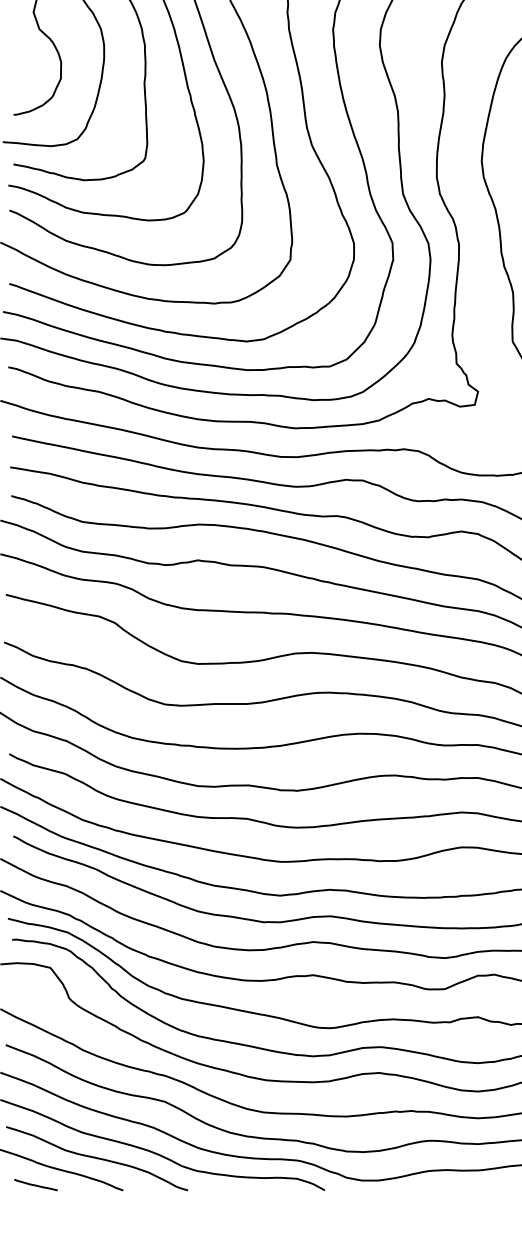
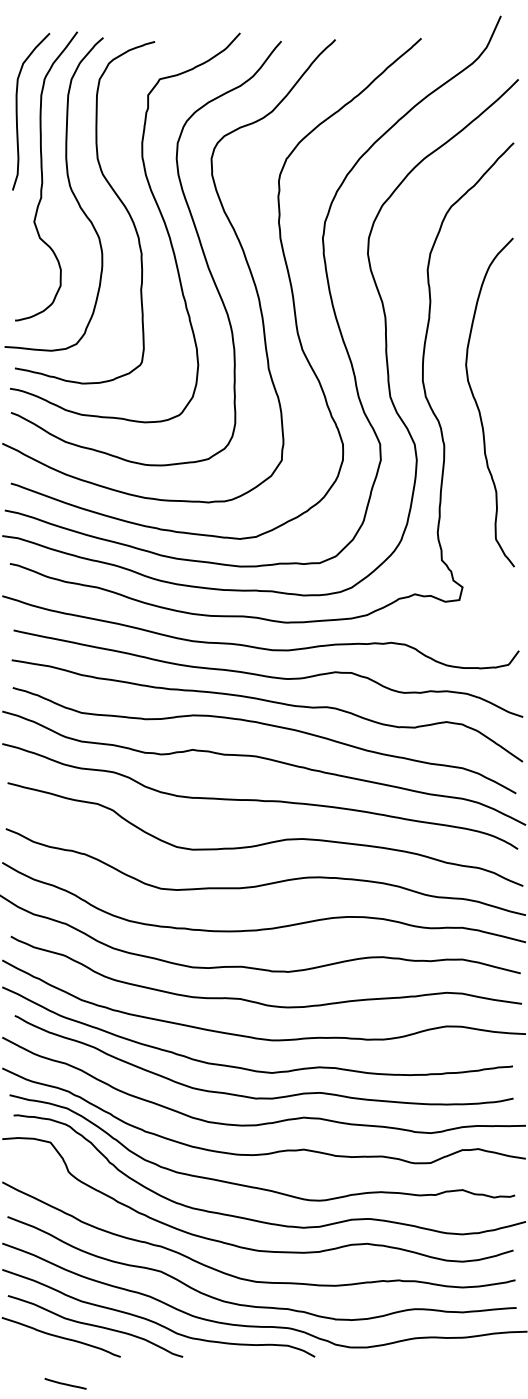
line: (35, 1184) -> (65, 1383), moved

